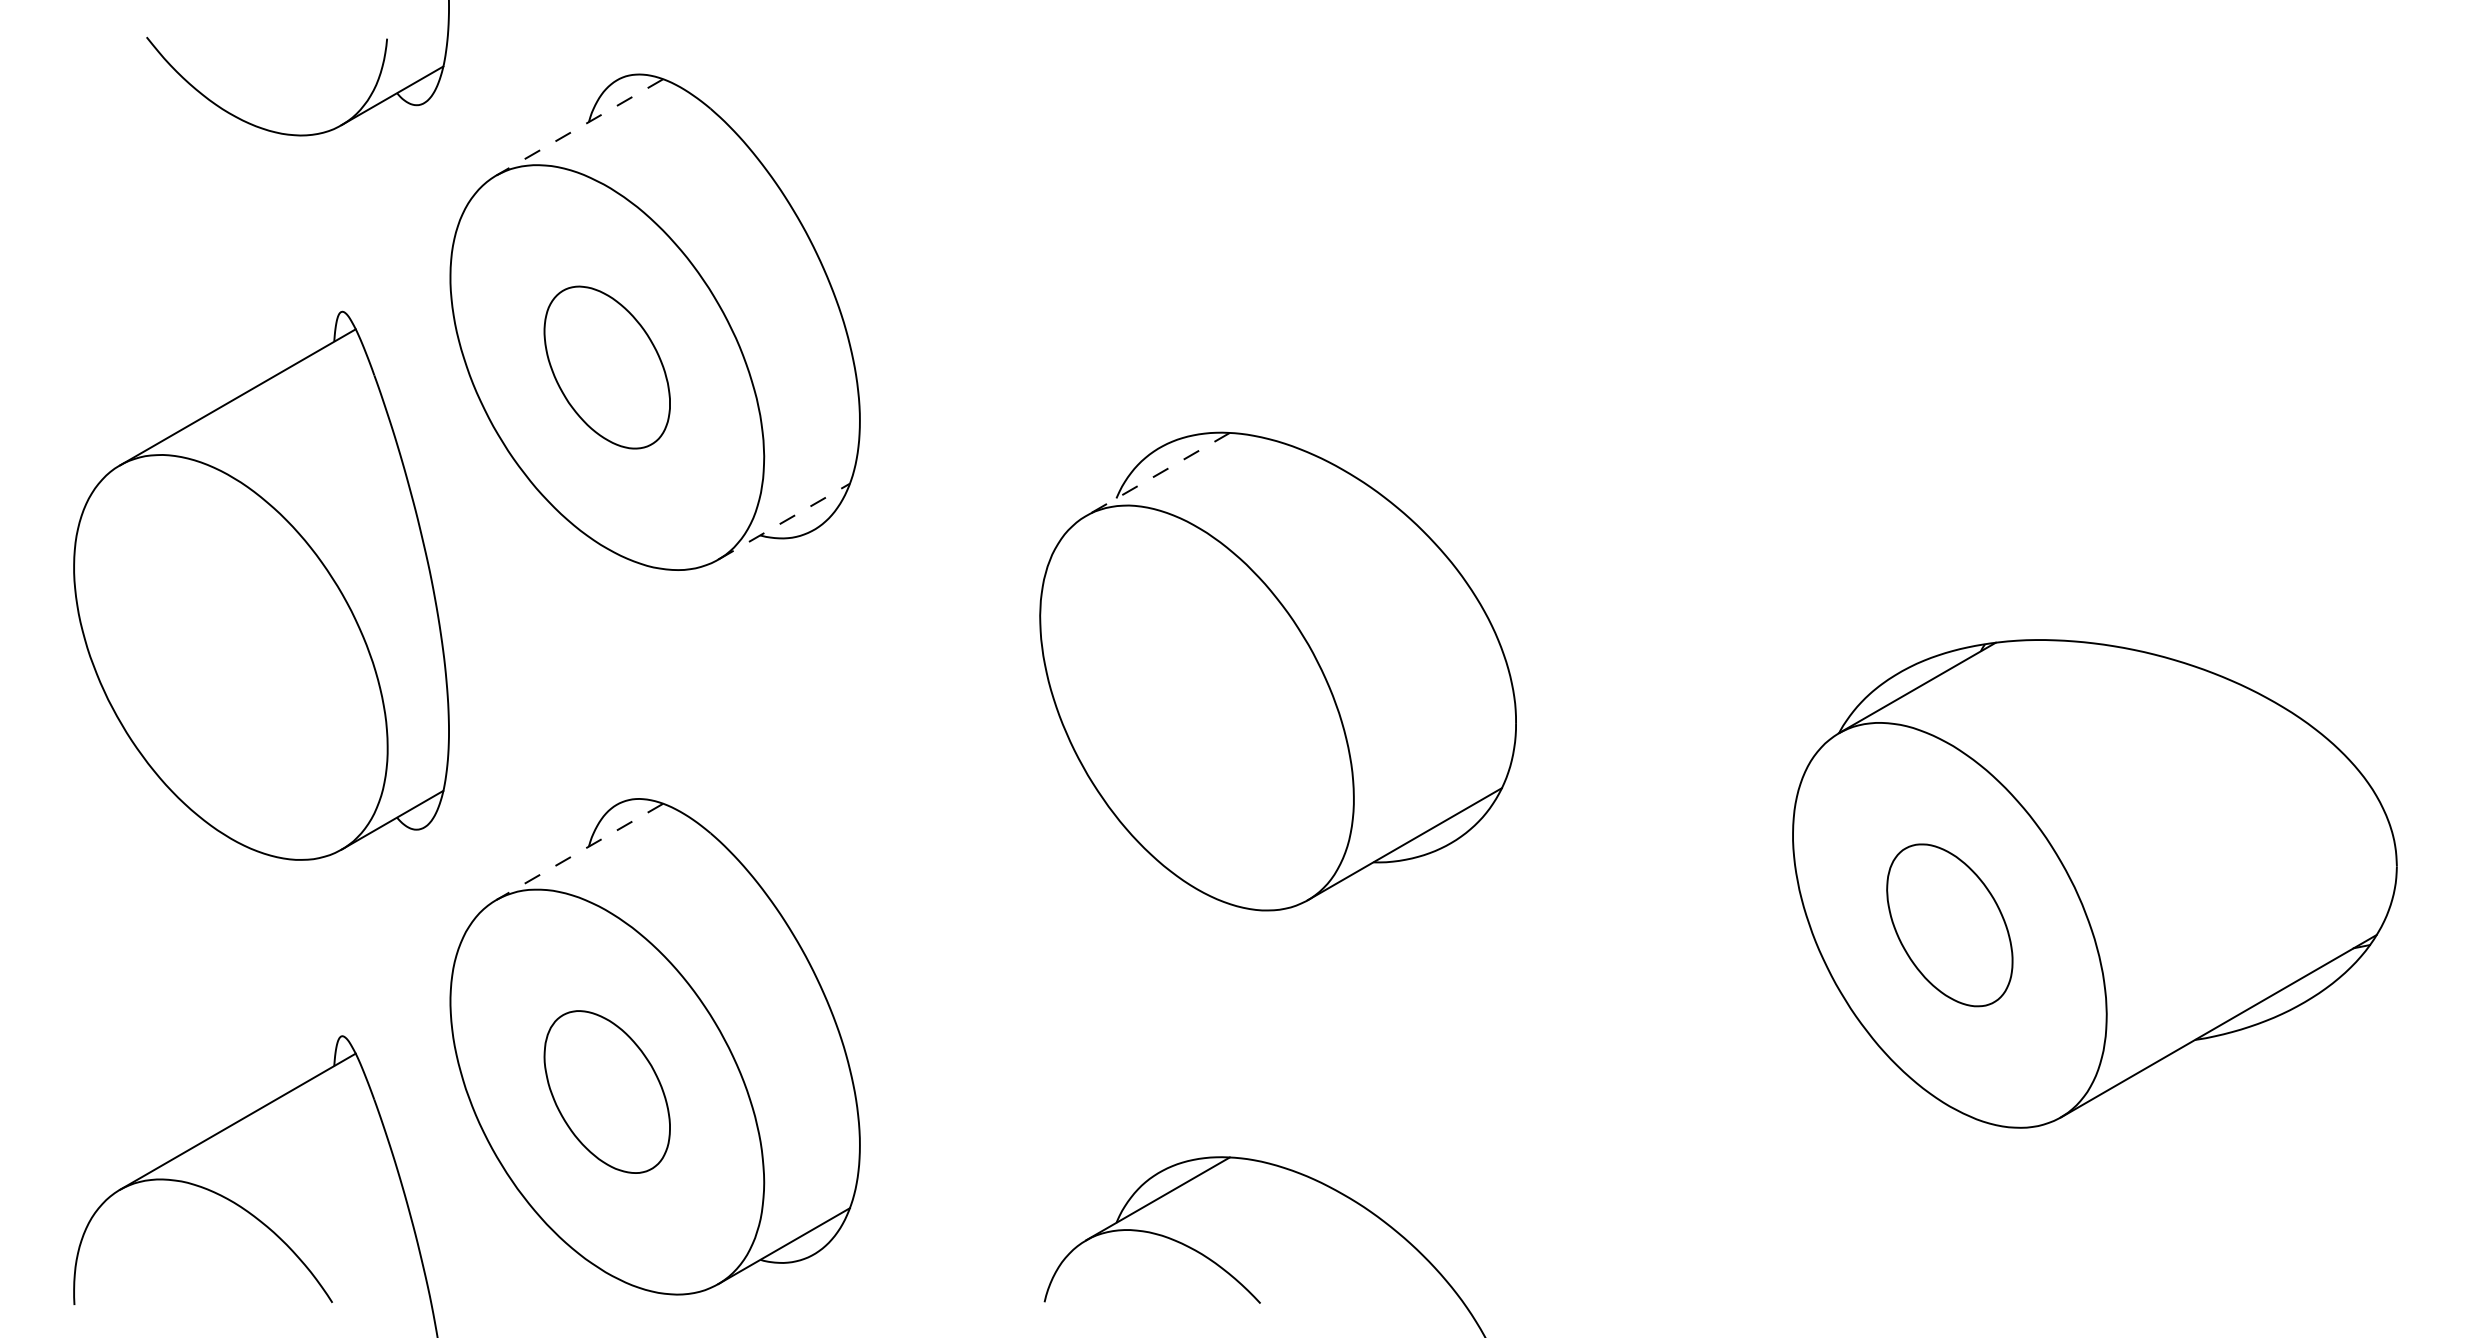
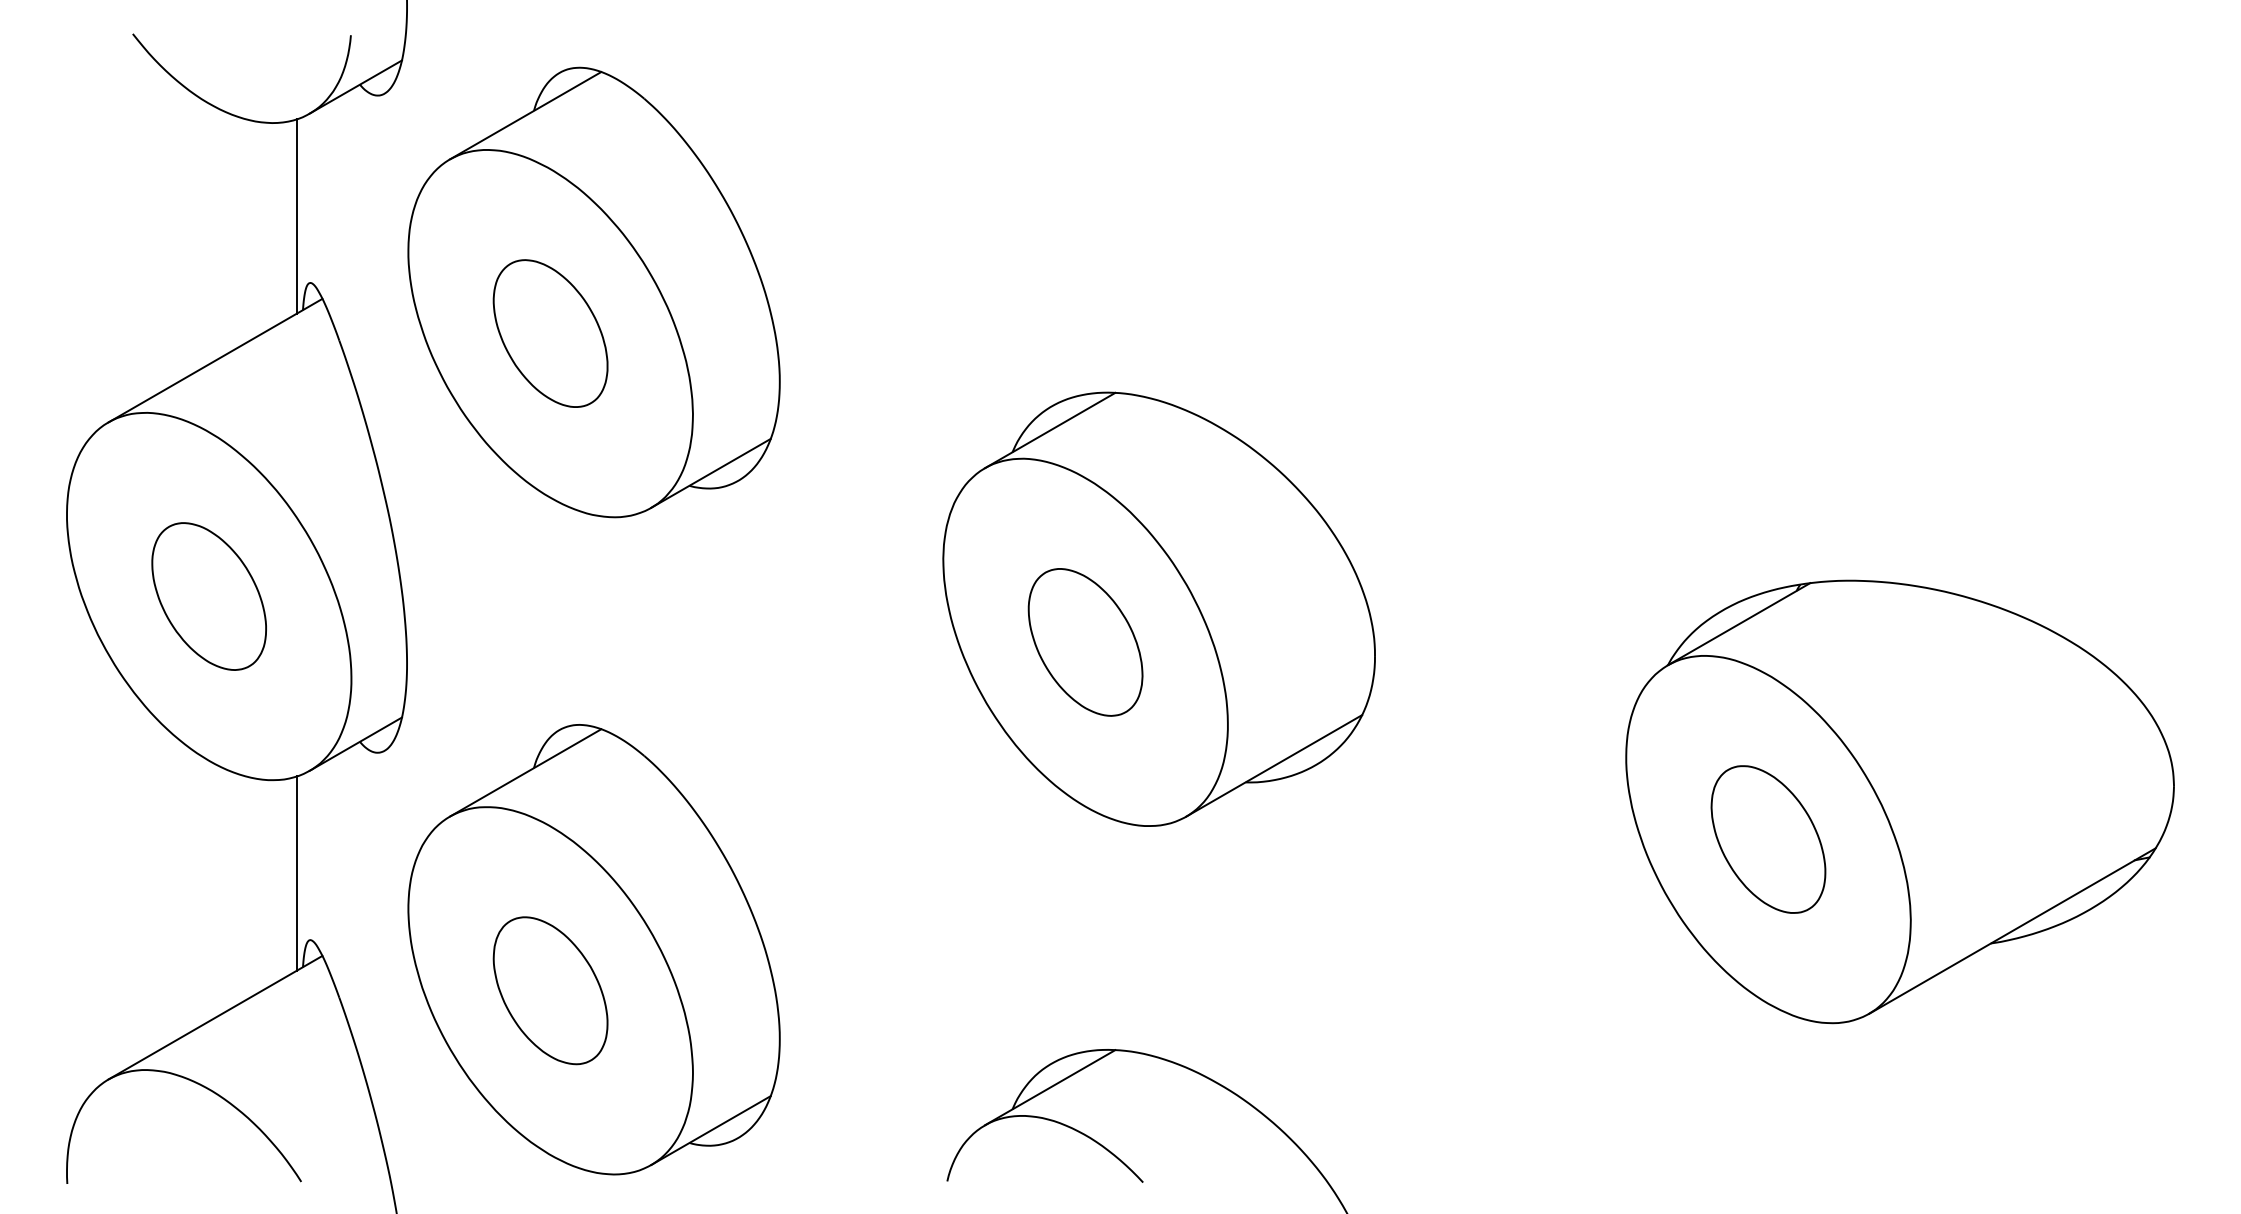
line: (579, 127) -> (525, 115), dashed -> solid
line: (327, 238) -> (296, 216), added
line: (1157, 474) -> (1049, 430), dashed -> solid
line: (784, 521) -> (711, 473), dashed -> solid
part: (230, 657) -> (208, 596), added
part: (1196, 707) -> (1085, 641), added
line: (579, 852) -> (525, 773), dashed -> solid
line: (327, 962) -> (296, 873), added

